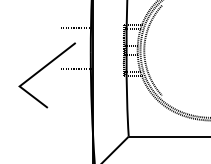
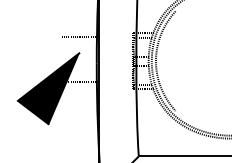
fill: (47, 74) -> (48, 87), added

